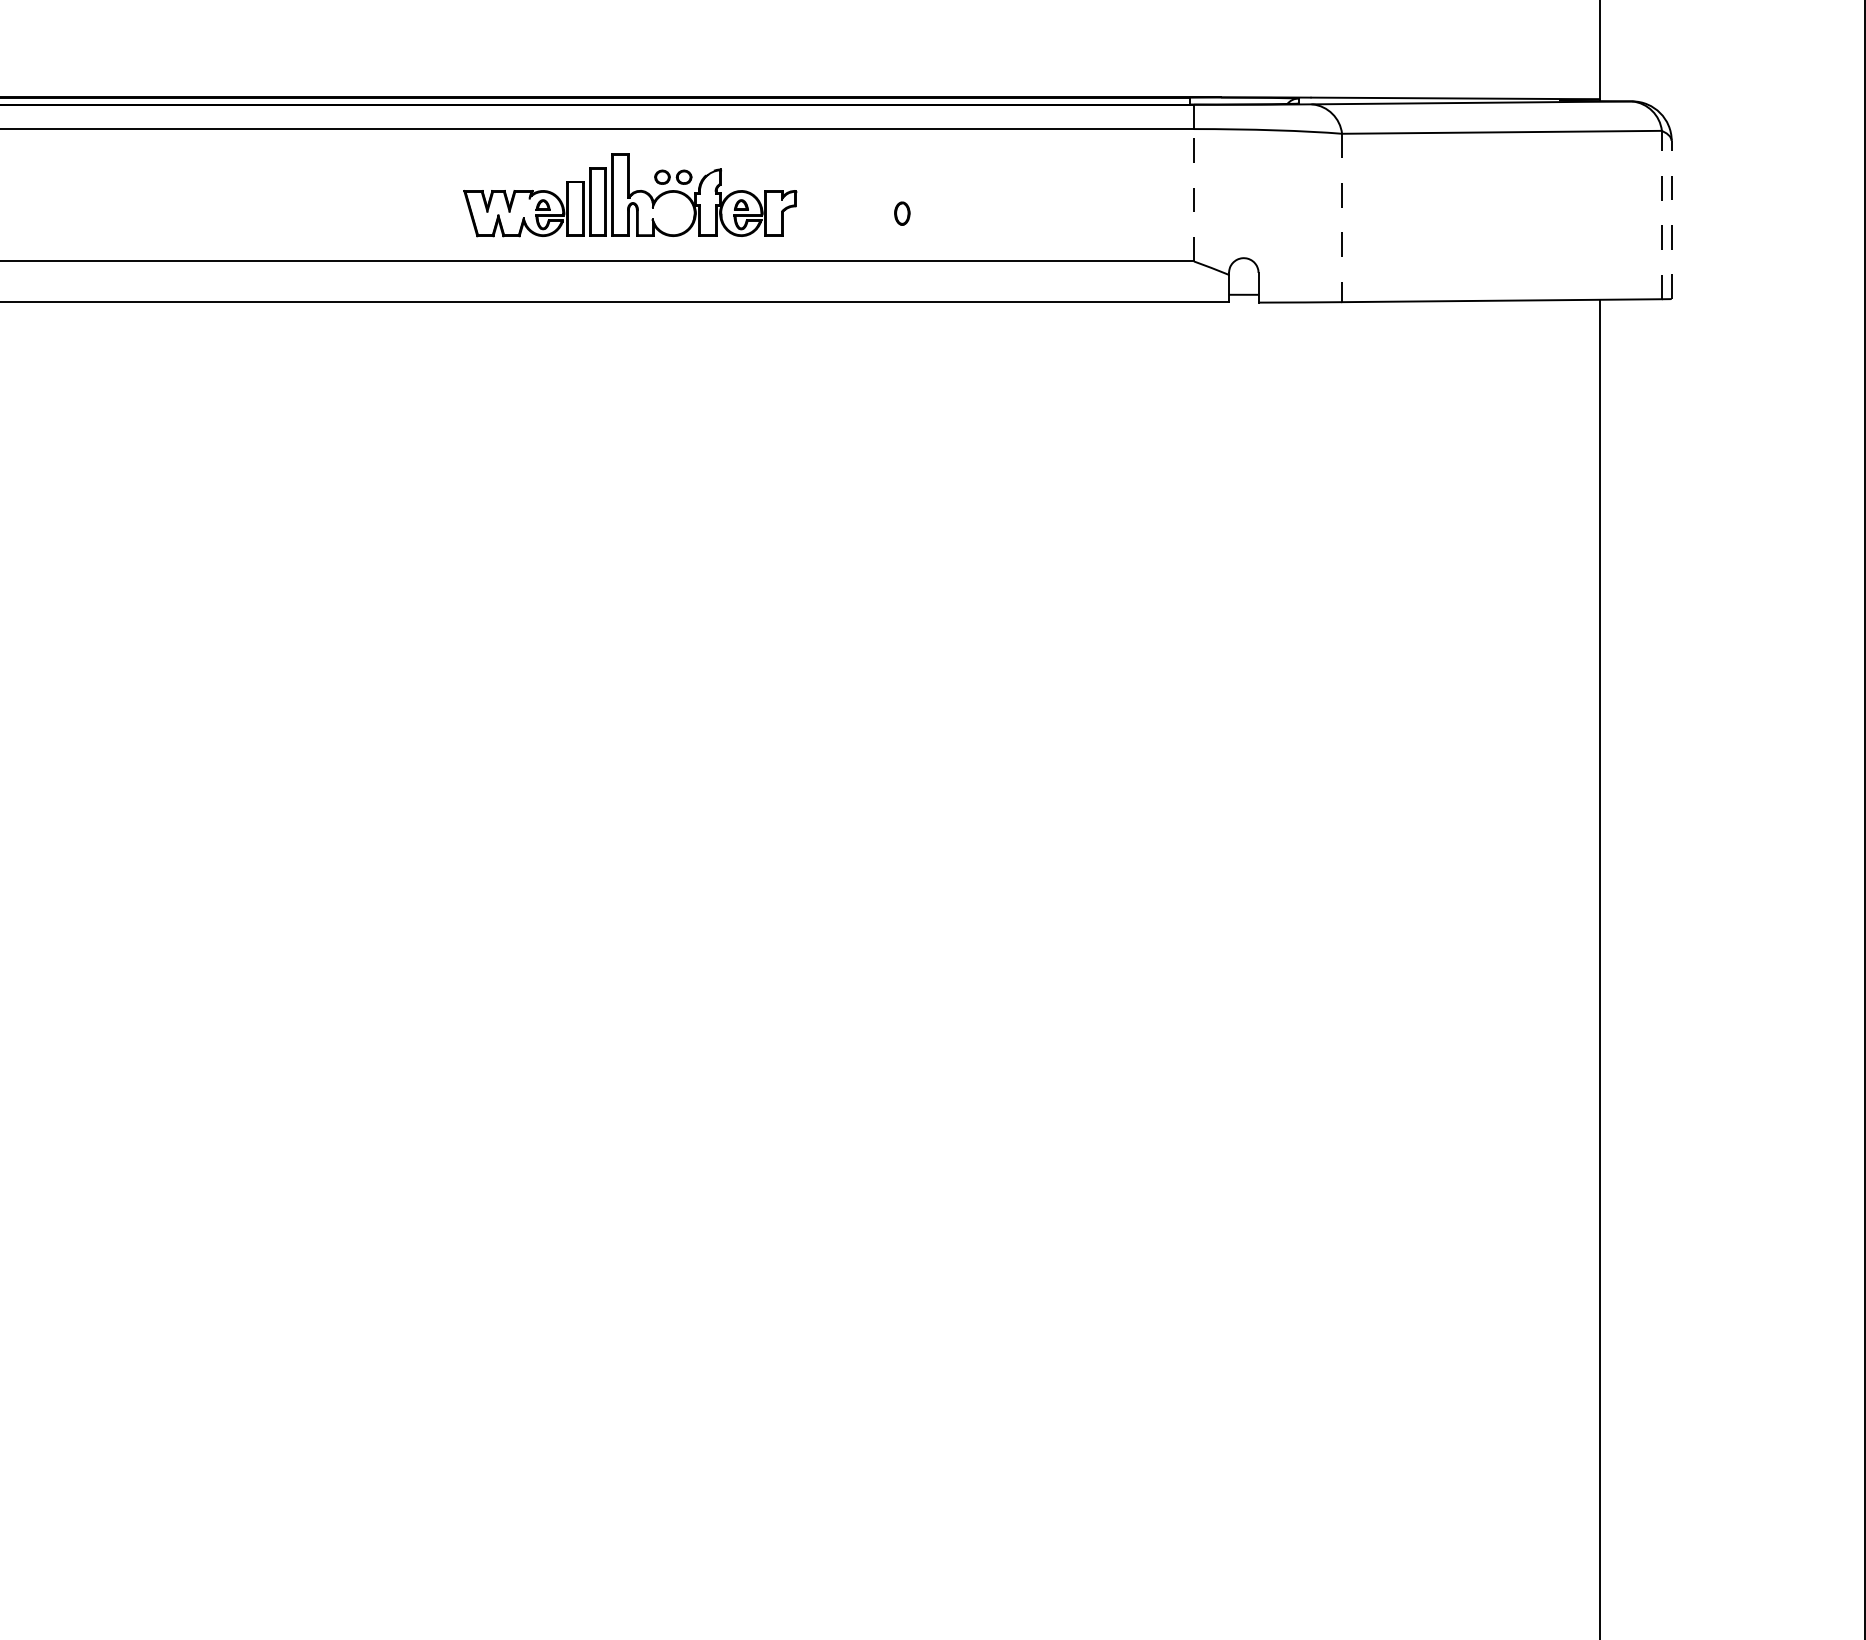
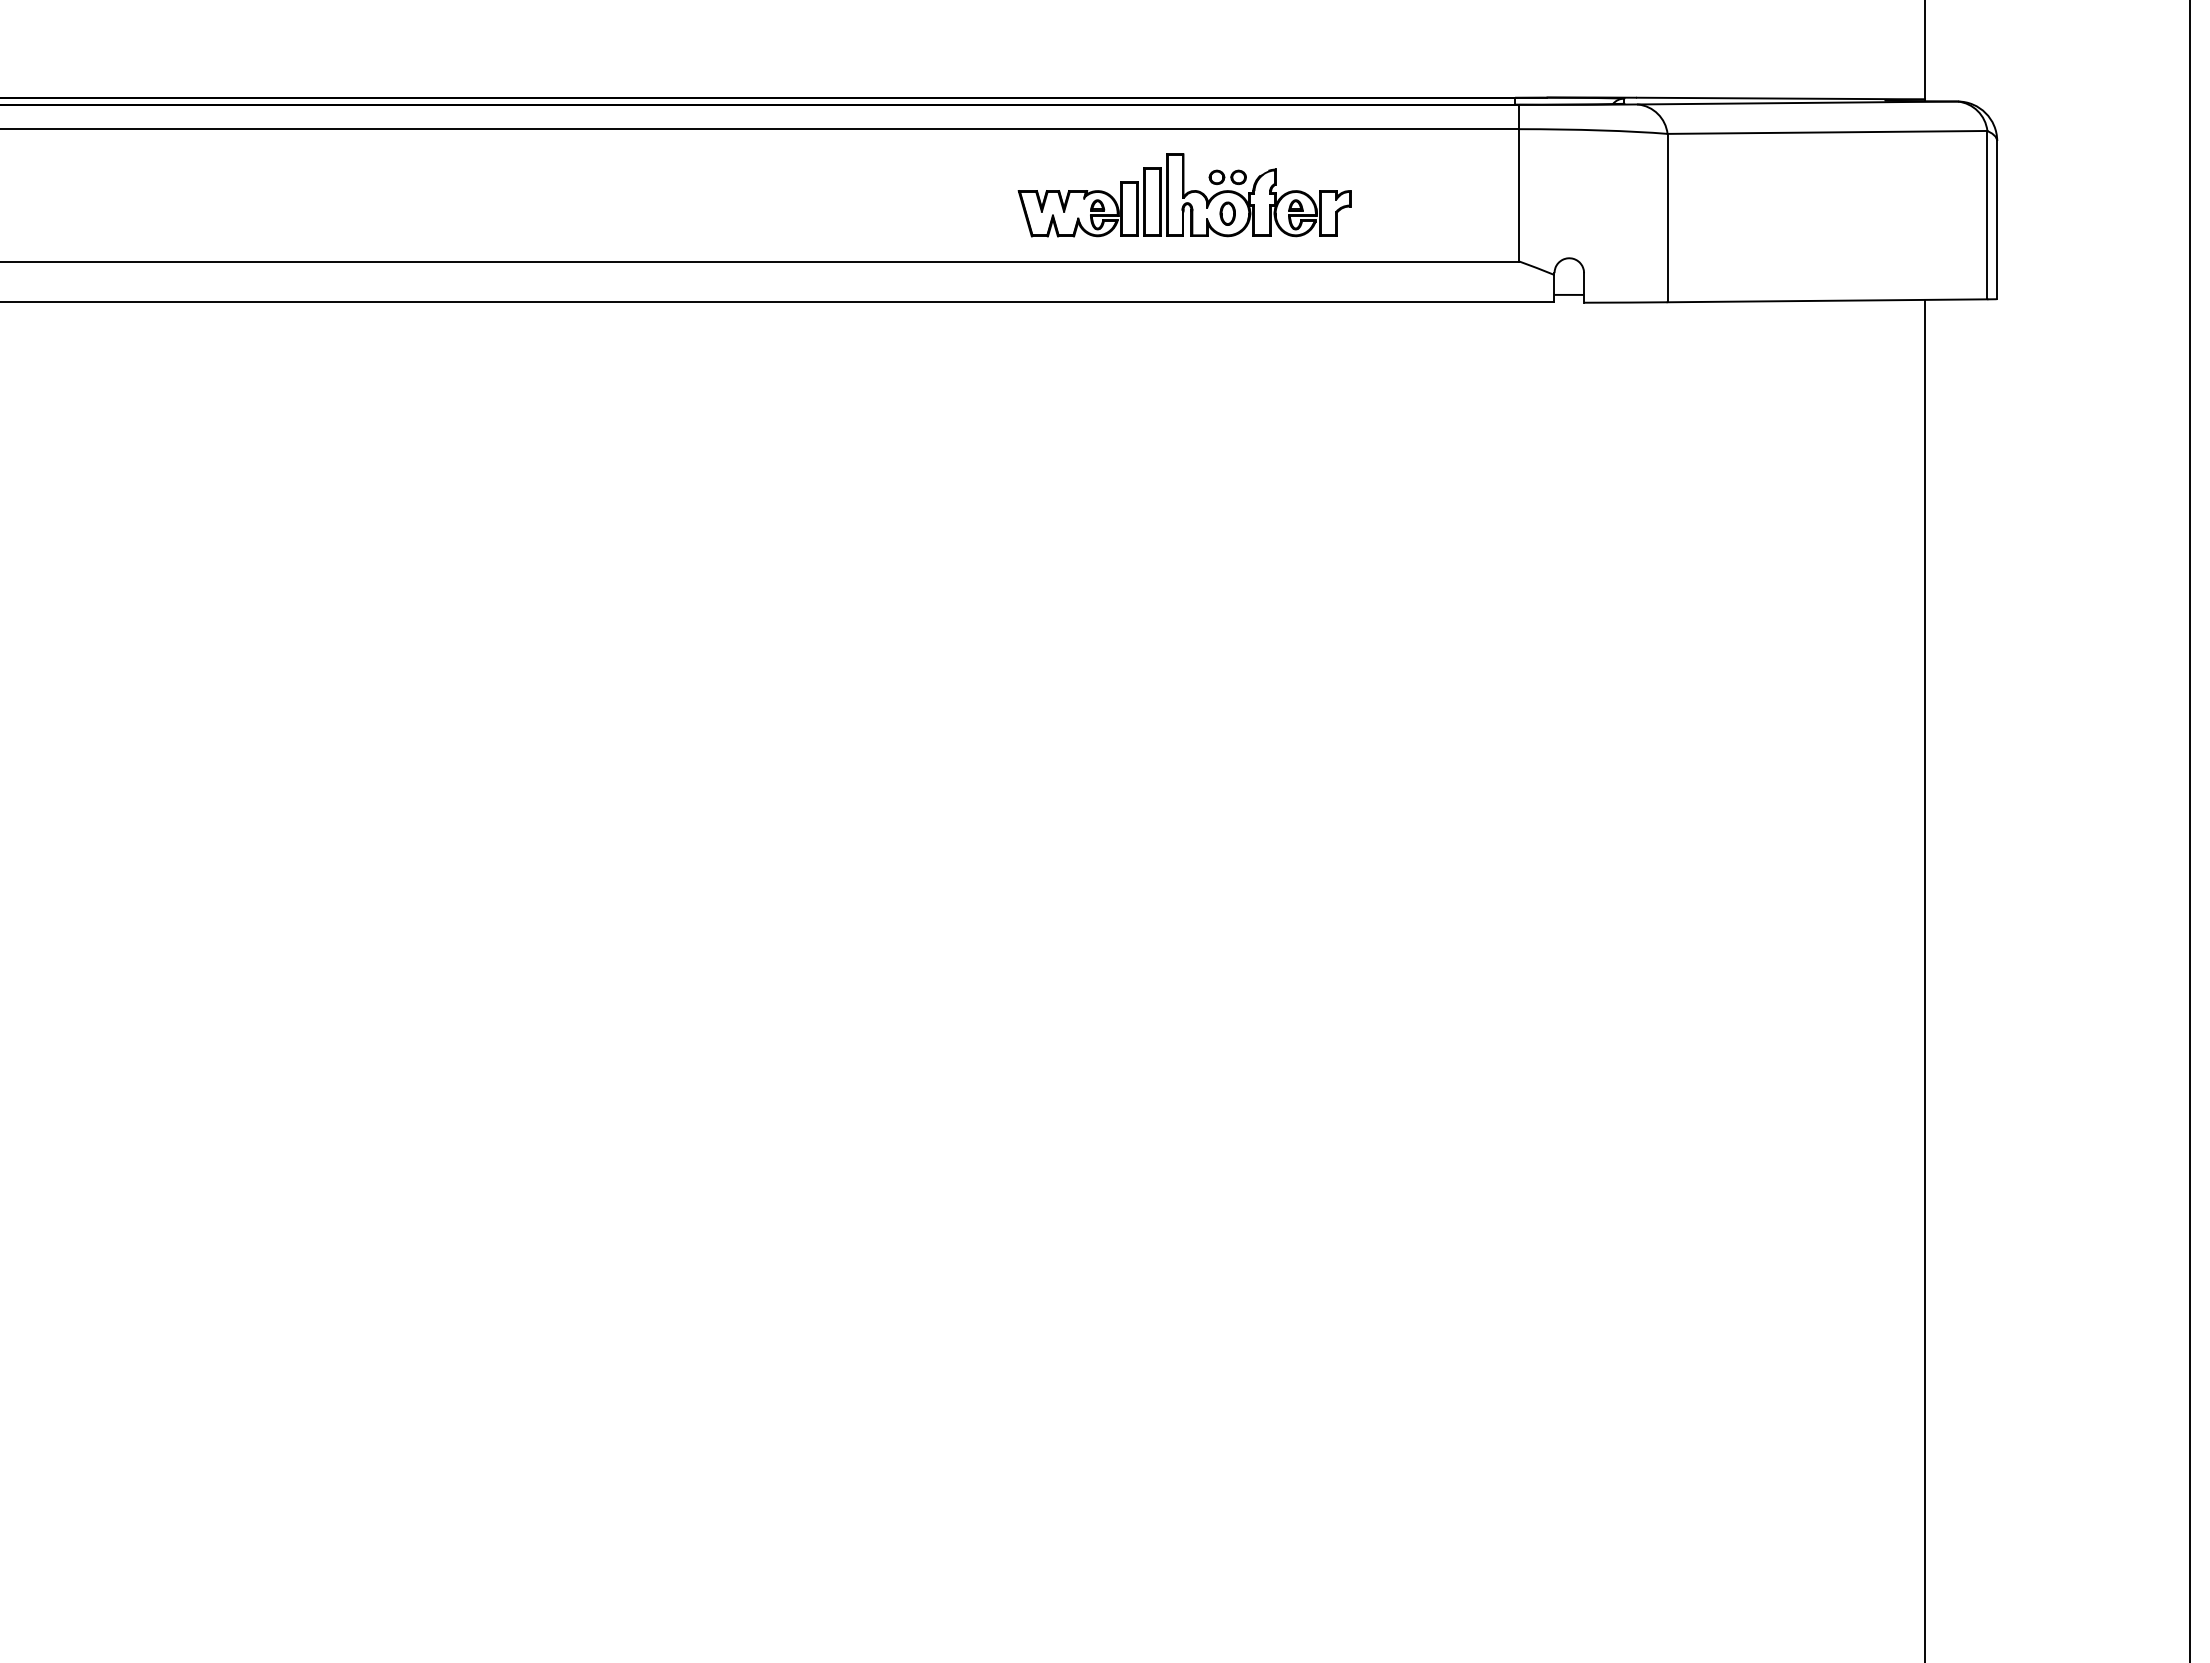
line: (1194, 194) -> (1519, 194), dashed -> solid
part: (630, 195) -> (1184, 195), moved
line: (1662, 214) -> (1987, 214), dashed -> solid
line: (1342, 218) -> (1667, 218), dashed -> solid
line: (1672, 219) -> (1997, 219), dashed -> solid

